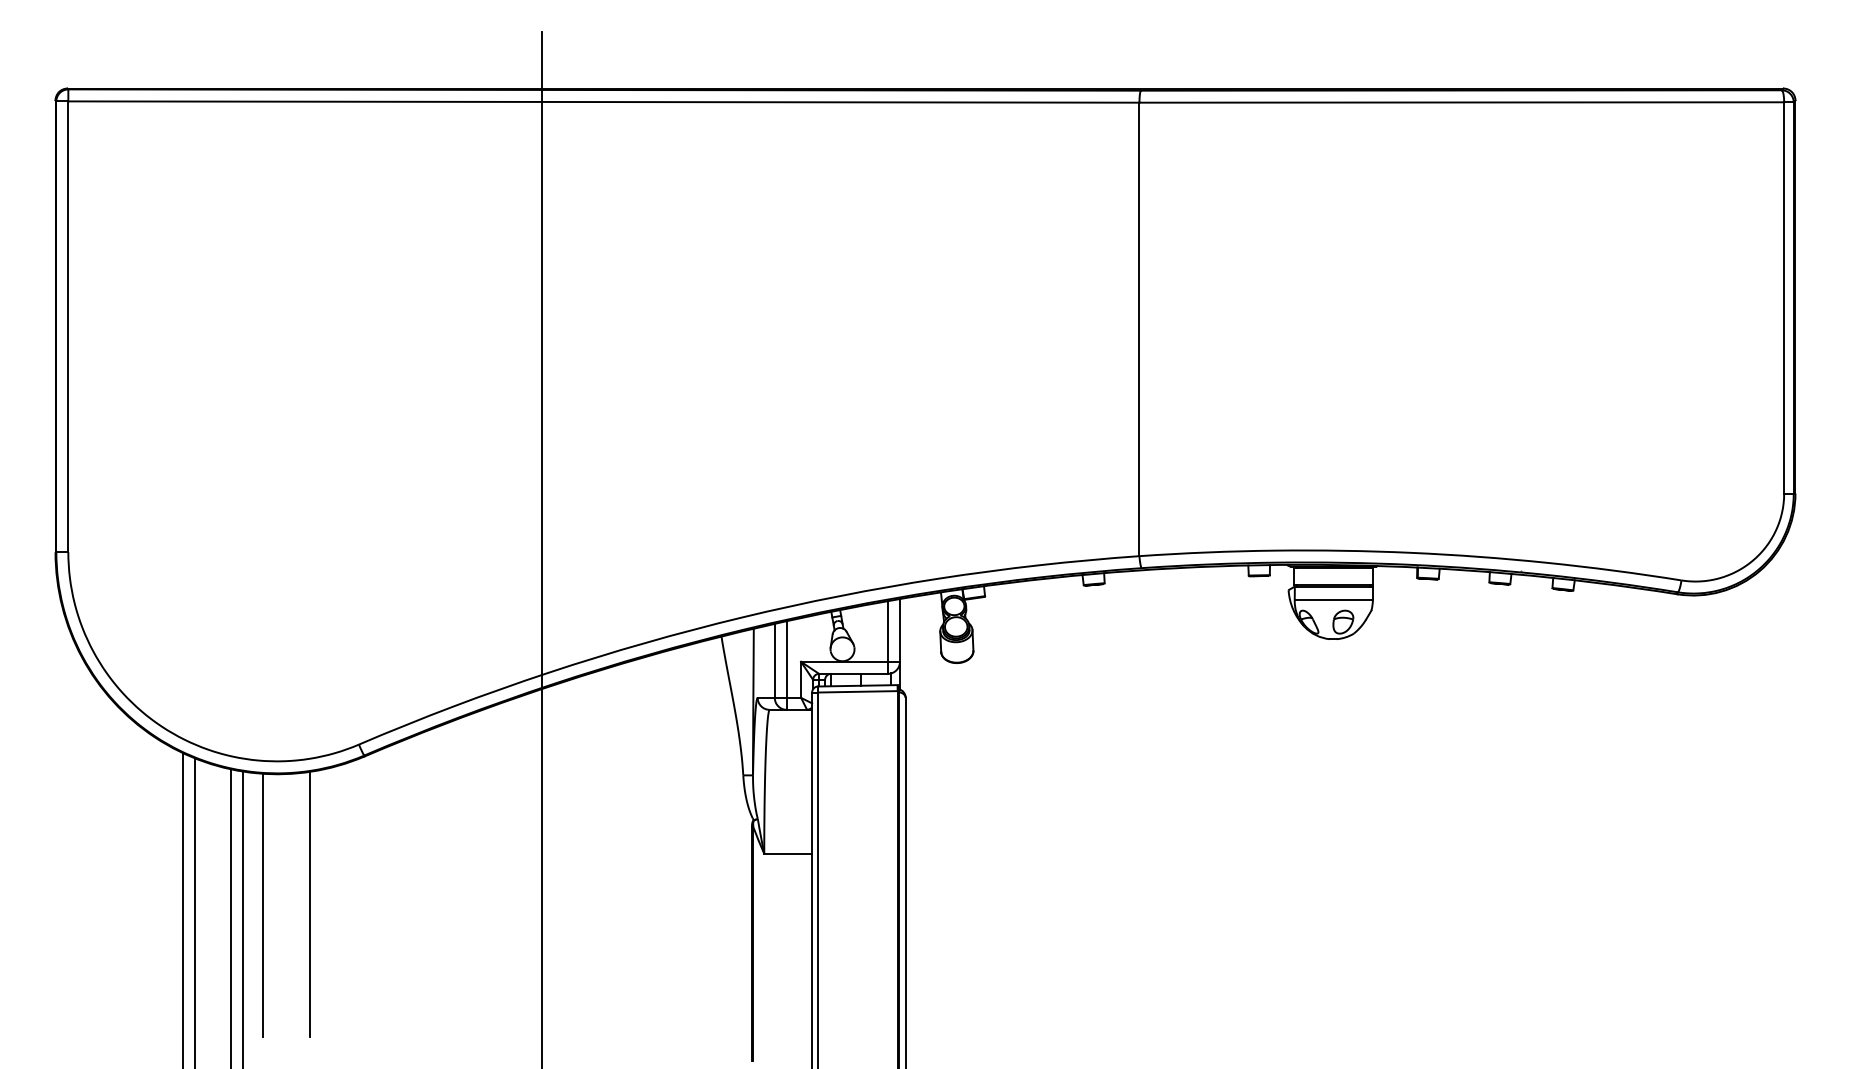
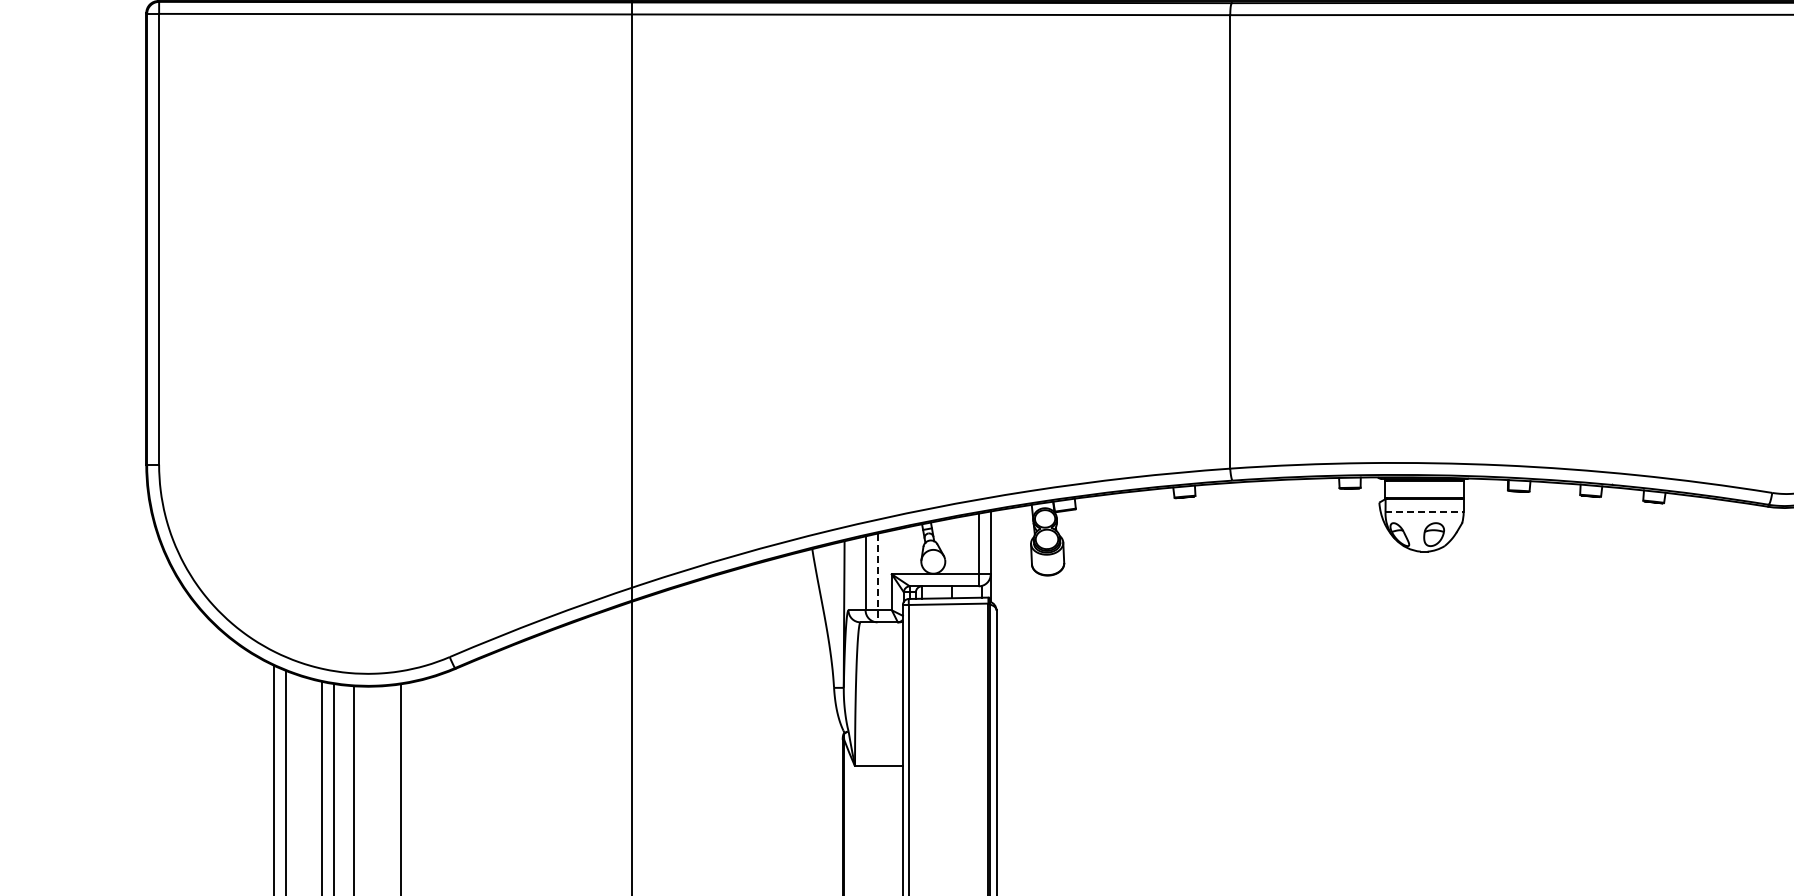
line: (1334, 599) -> (1425, 511), solid -> dashed
line: (786, 666) -> (877, 578), solid -> dashed

